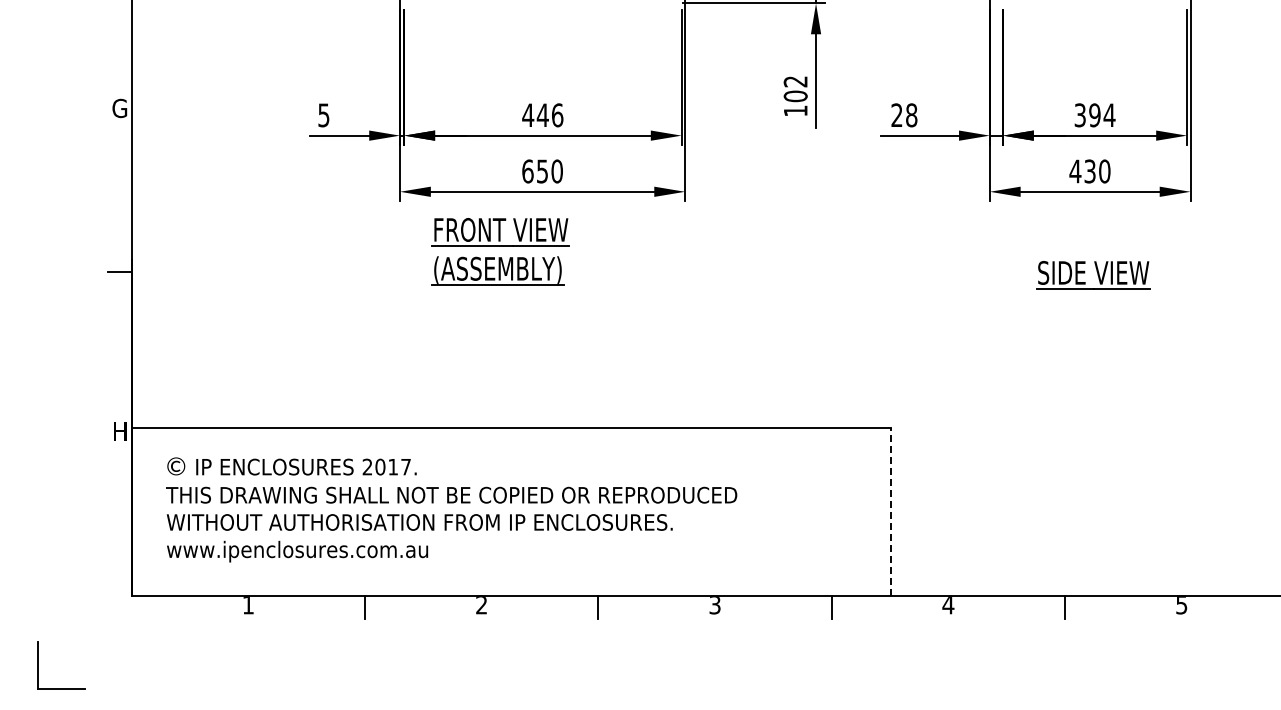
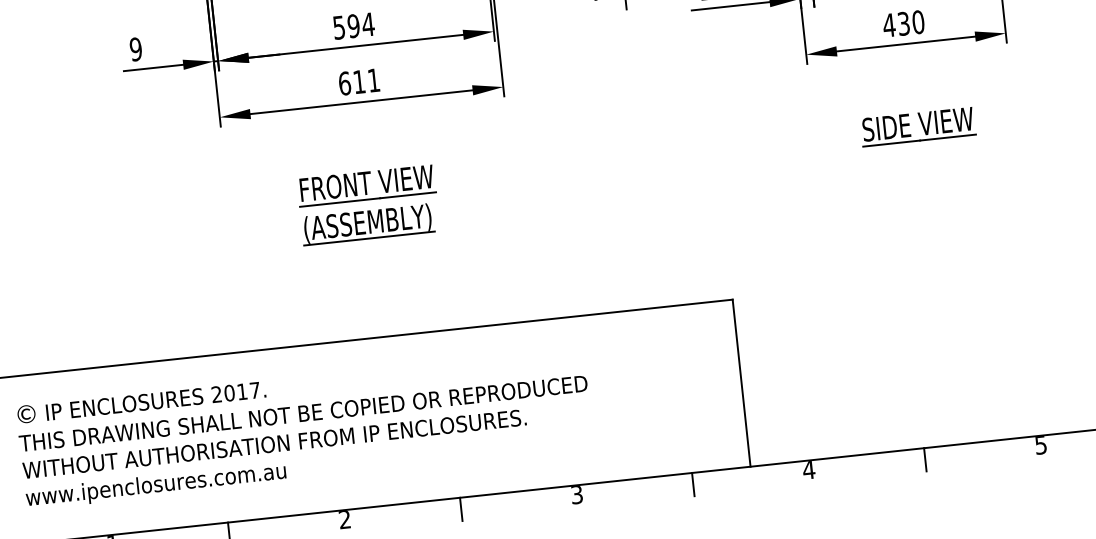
text: (323, 115) -> (135, 49), 5 -> 9
text: (542, 115) -> (353, 26), 446 -> 594
text: (549, 171) -> (366, 81), 650 -> 611
part: (500, 251) -> (368, 204), moved
line: (890, 511) -> (741, 383), dashed -> solid

